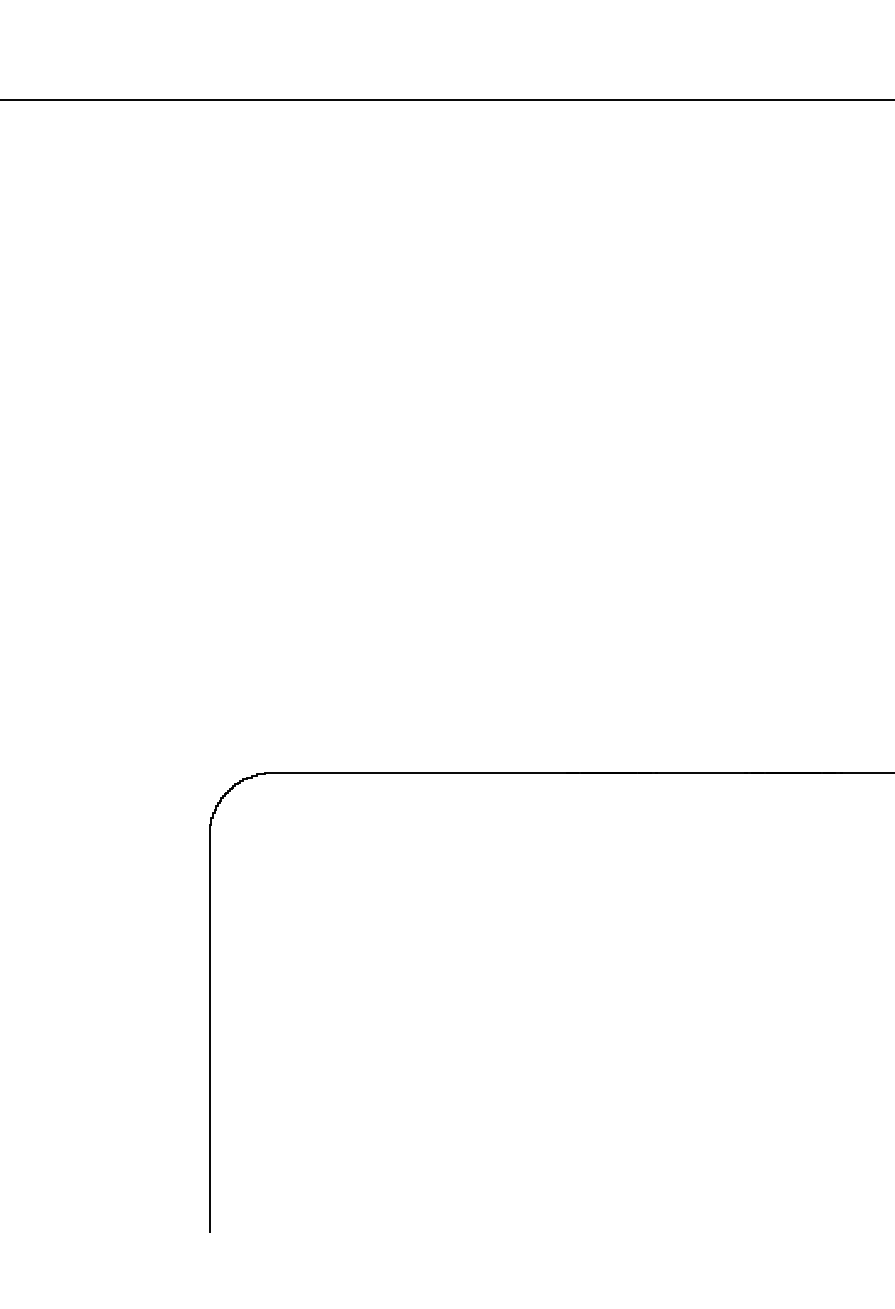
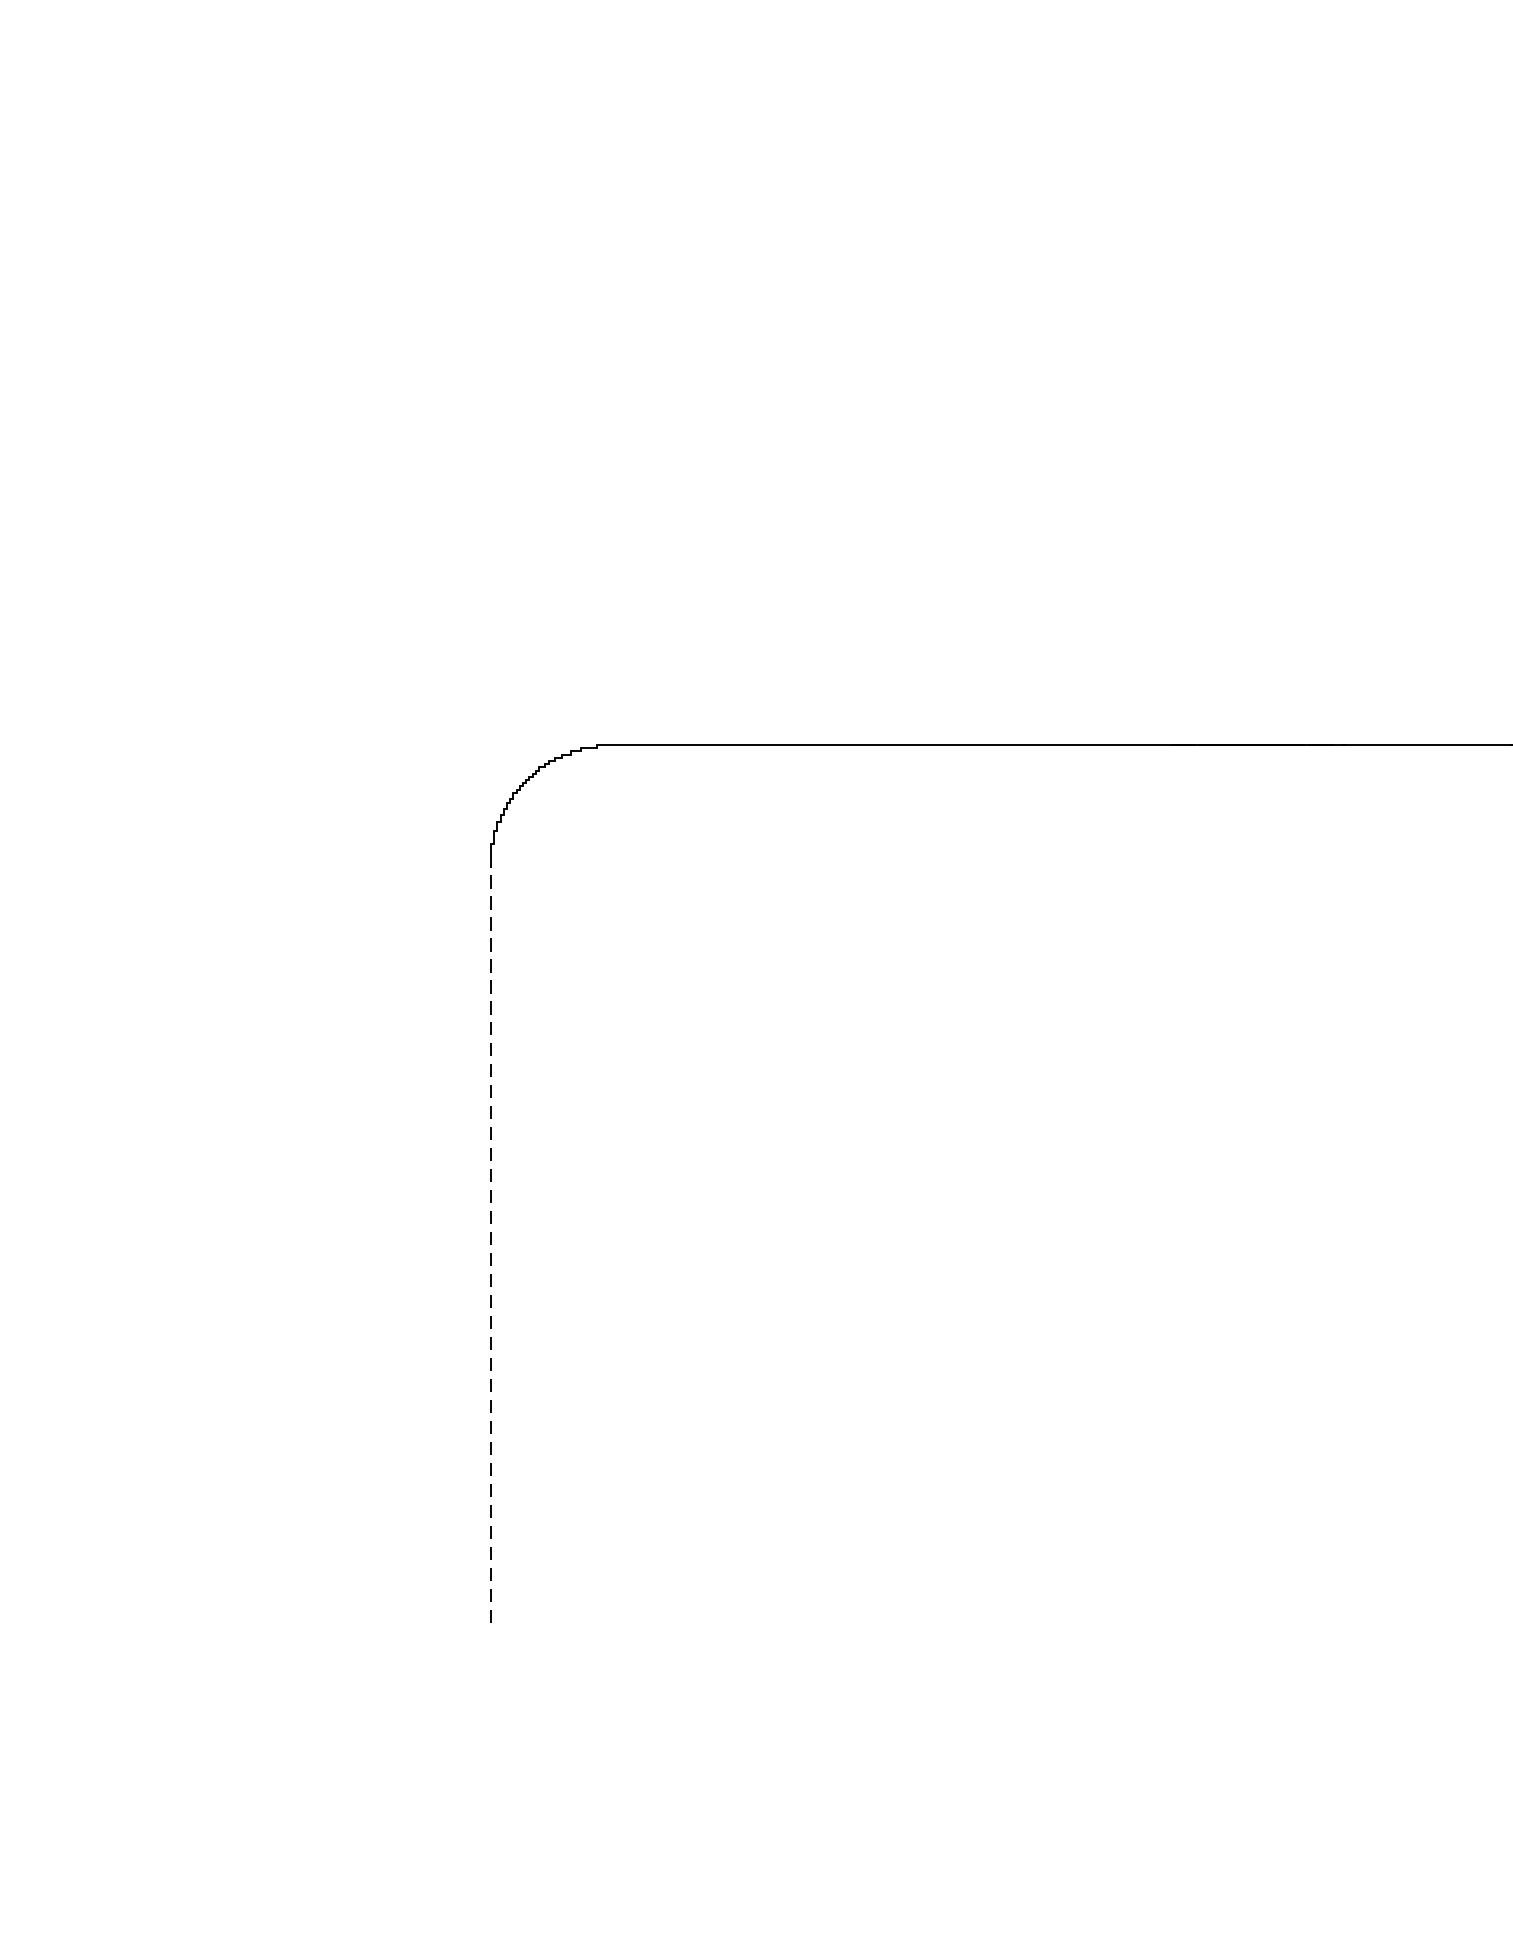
line: (209, 1034) -> (490, 1244), solid -> dashed

